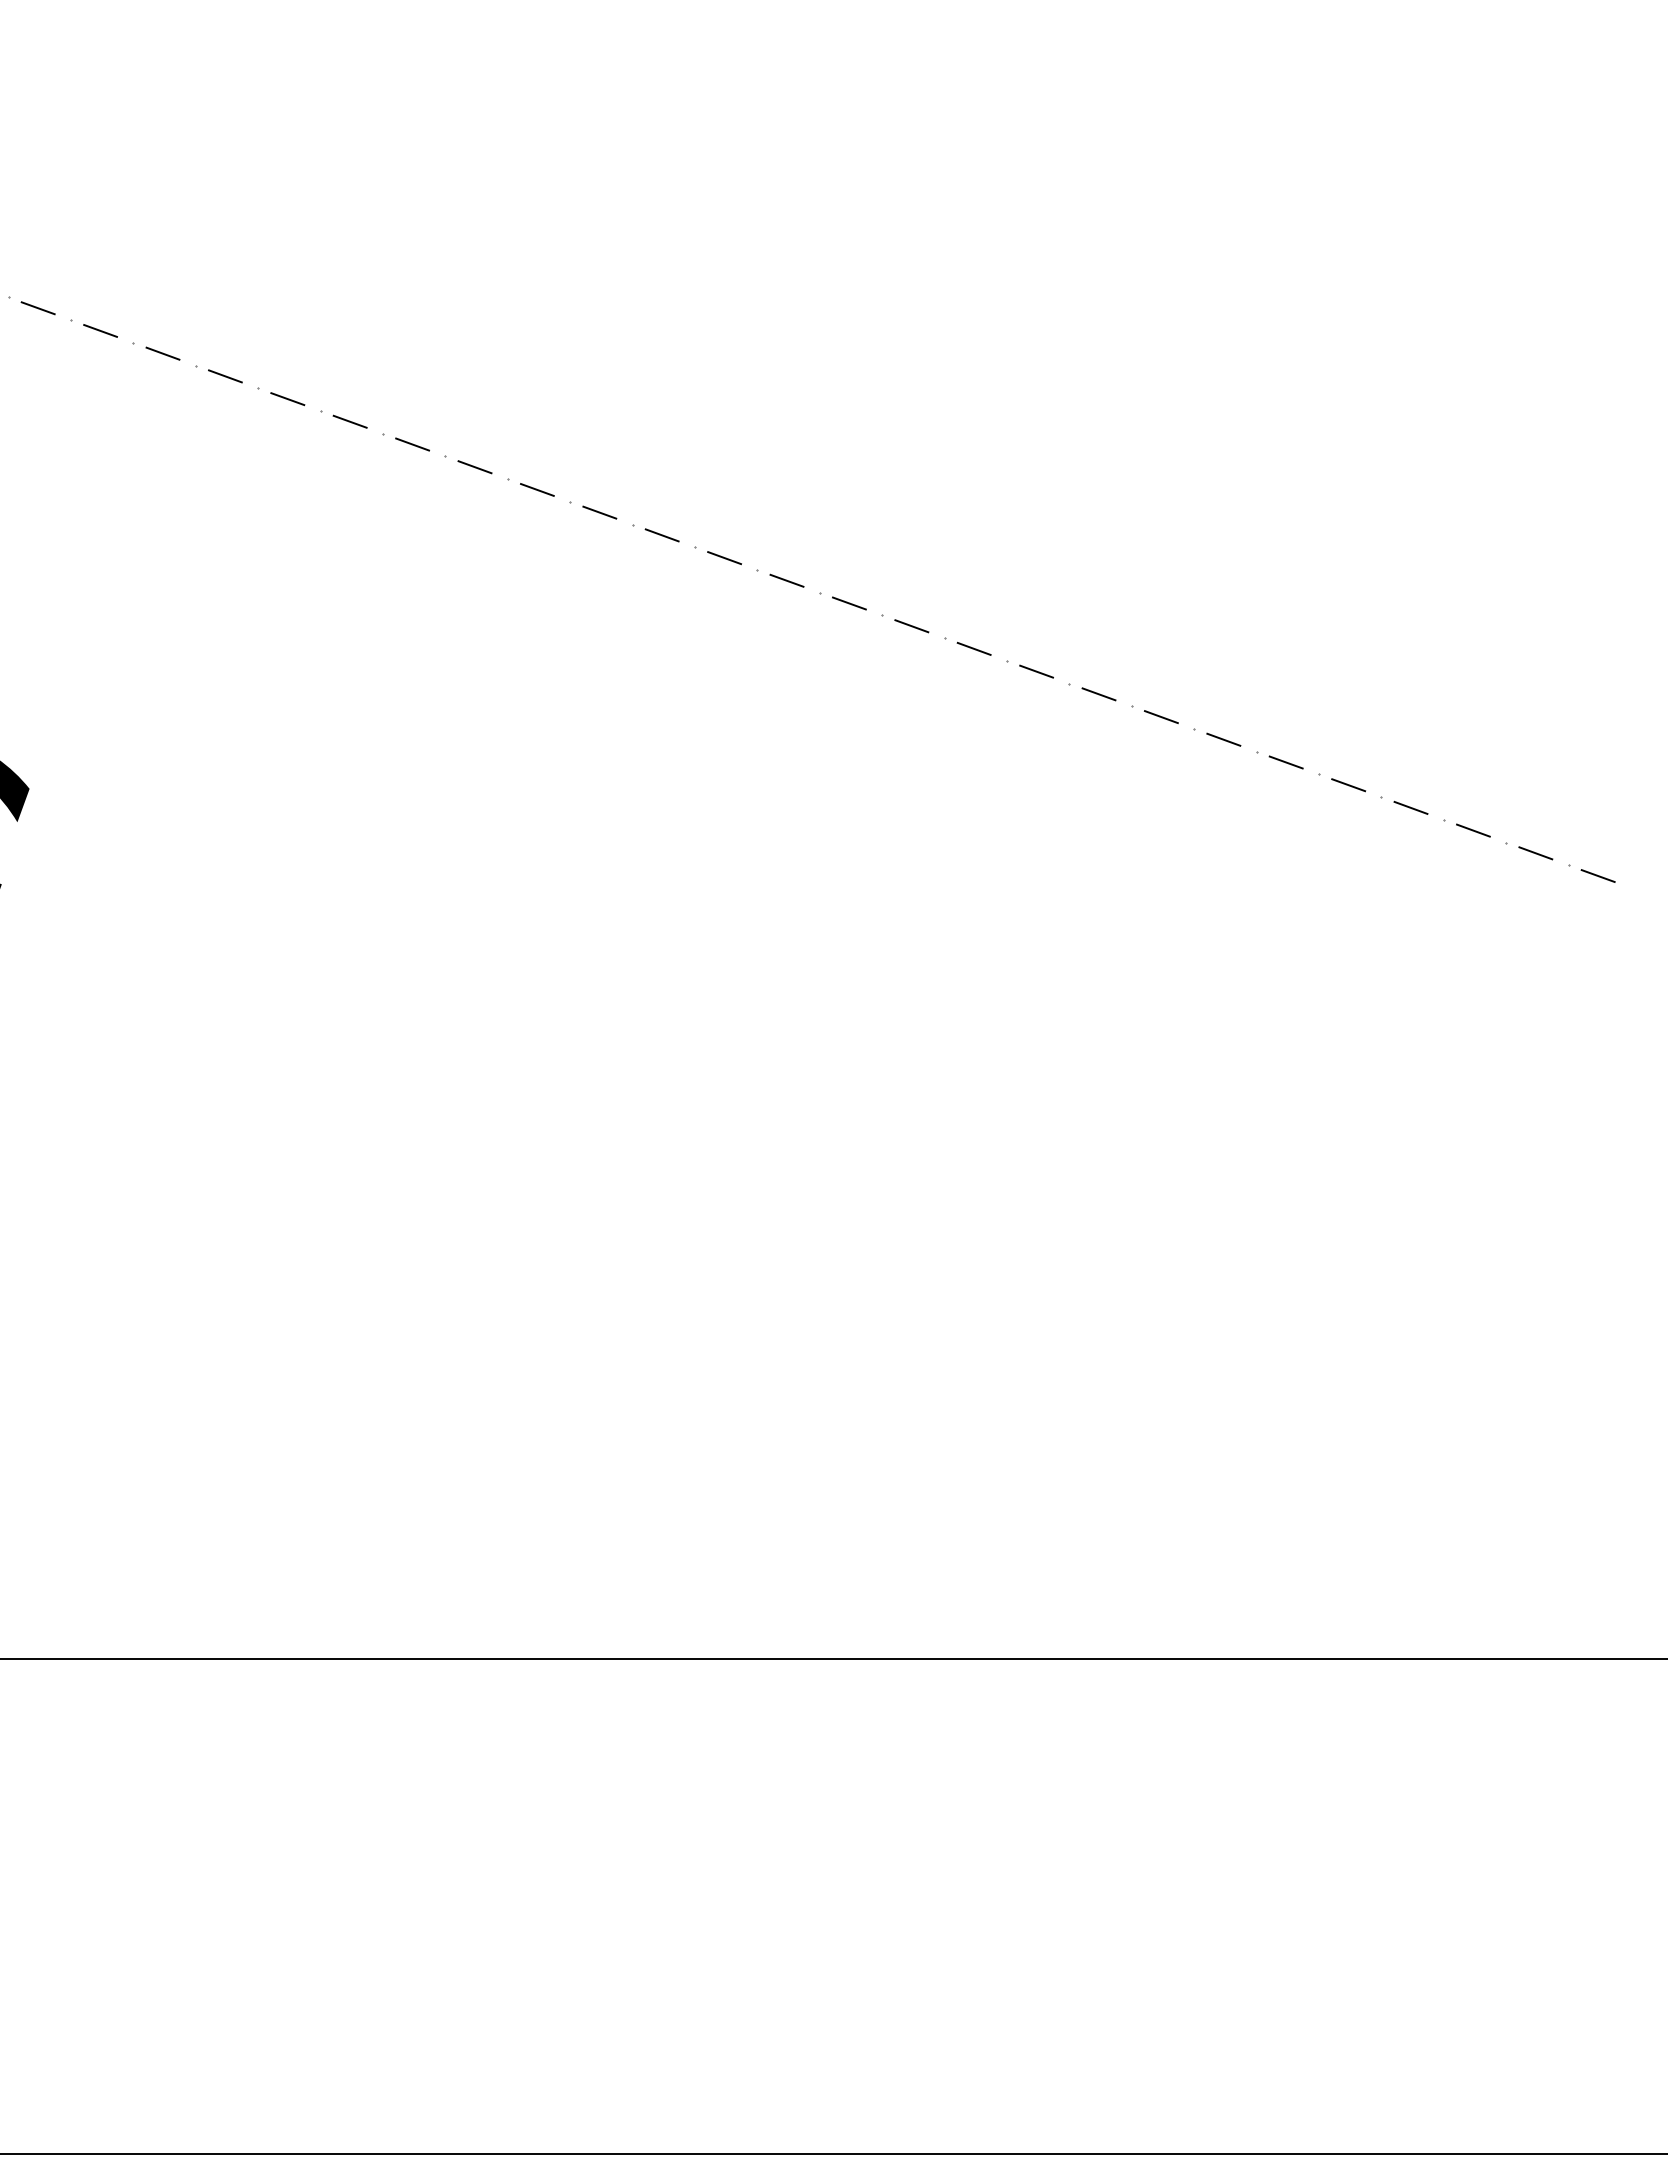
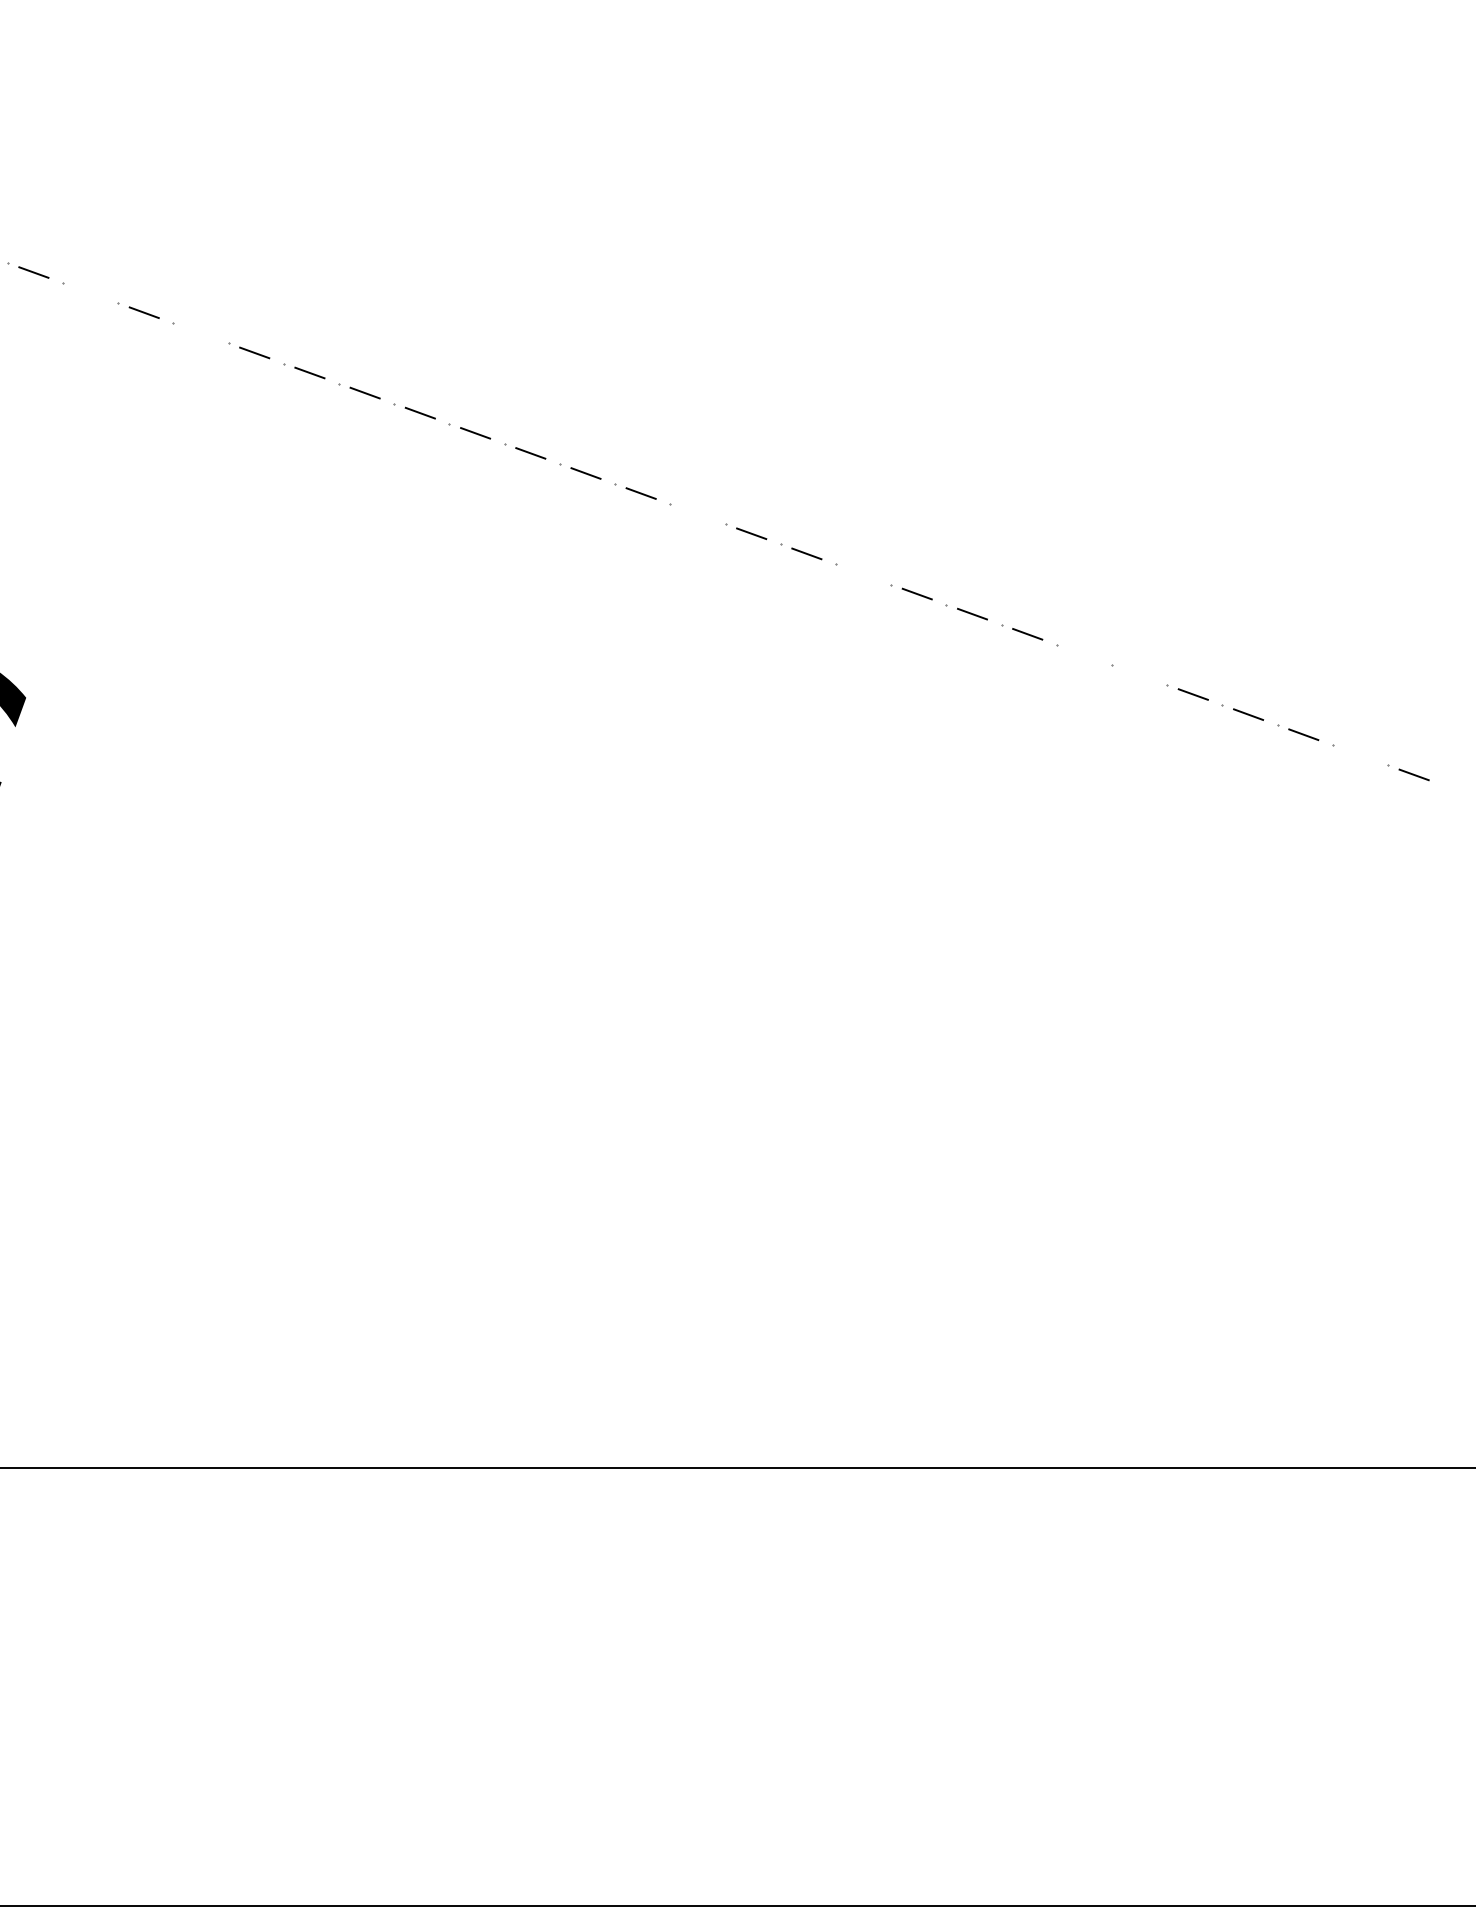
line: (100, 330) -> (88, 292), removed
line: (225, 376) -> (199, 332), removed
line: (786, 580) -> (695, 513), removed
line: (973, 648) -> (861, 573), removed
line: (1223, 739) -> (1082, 654), removed
line: (1285, 762) -> (1137, 674), removed
line: (1535, 853) -> (1358, 754), removed

